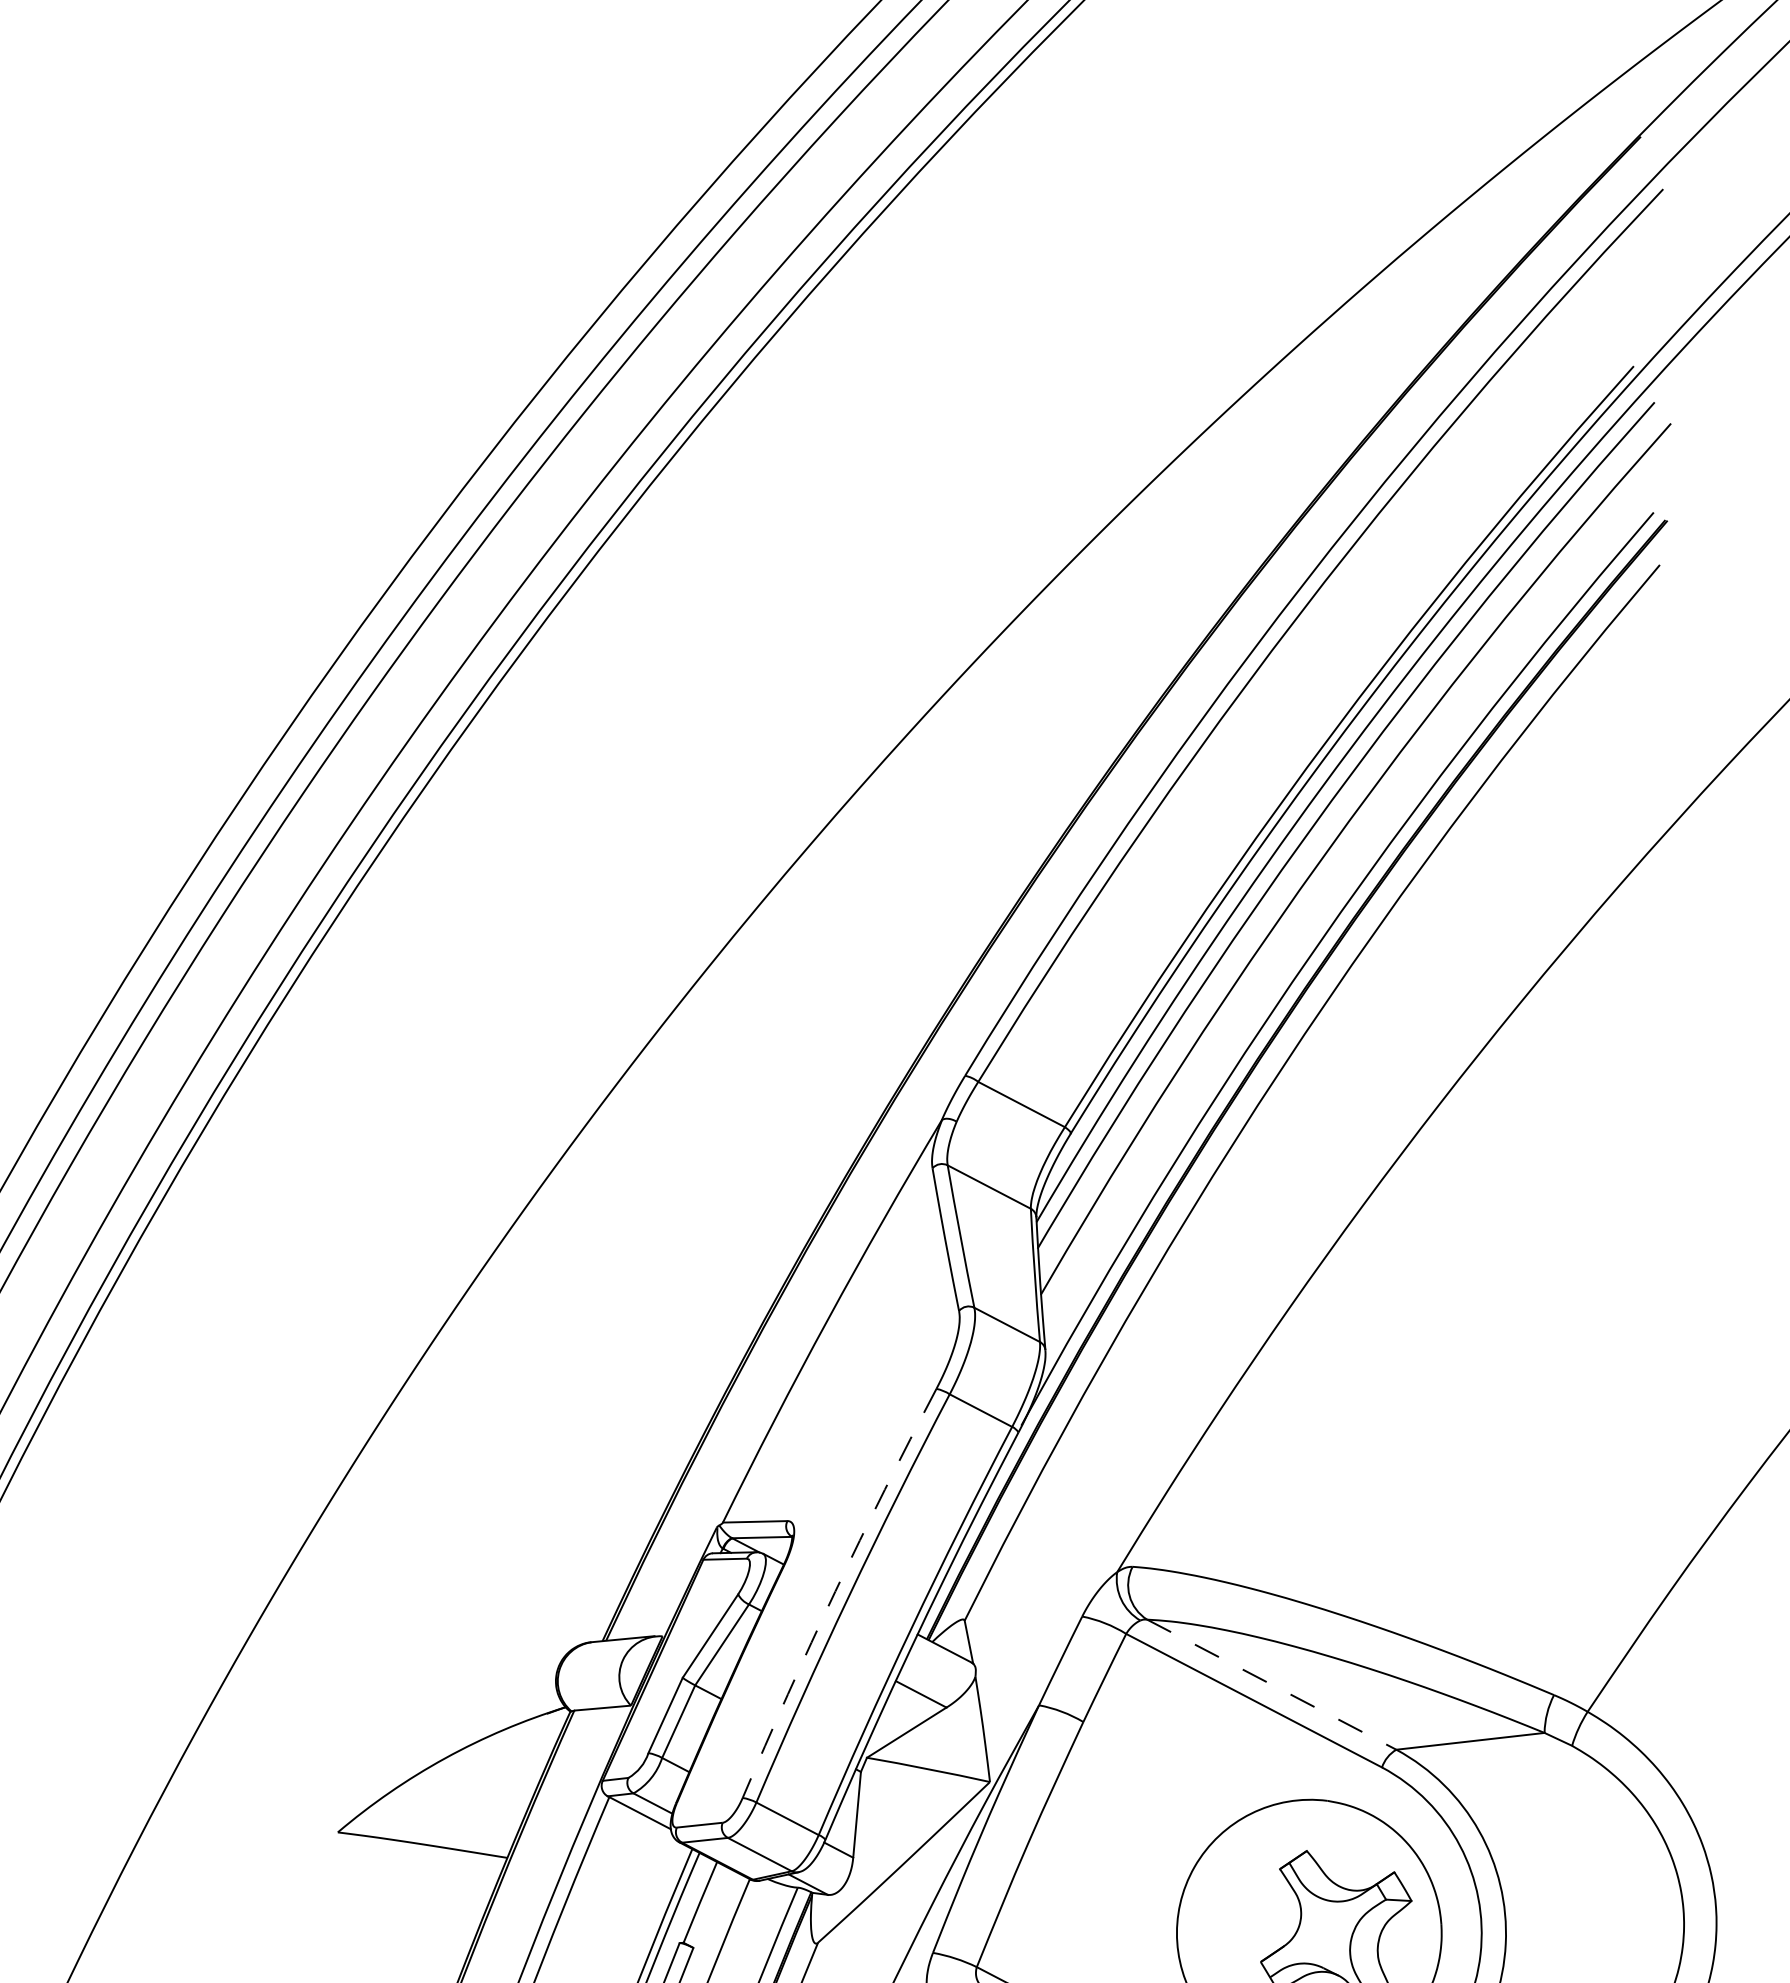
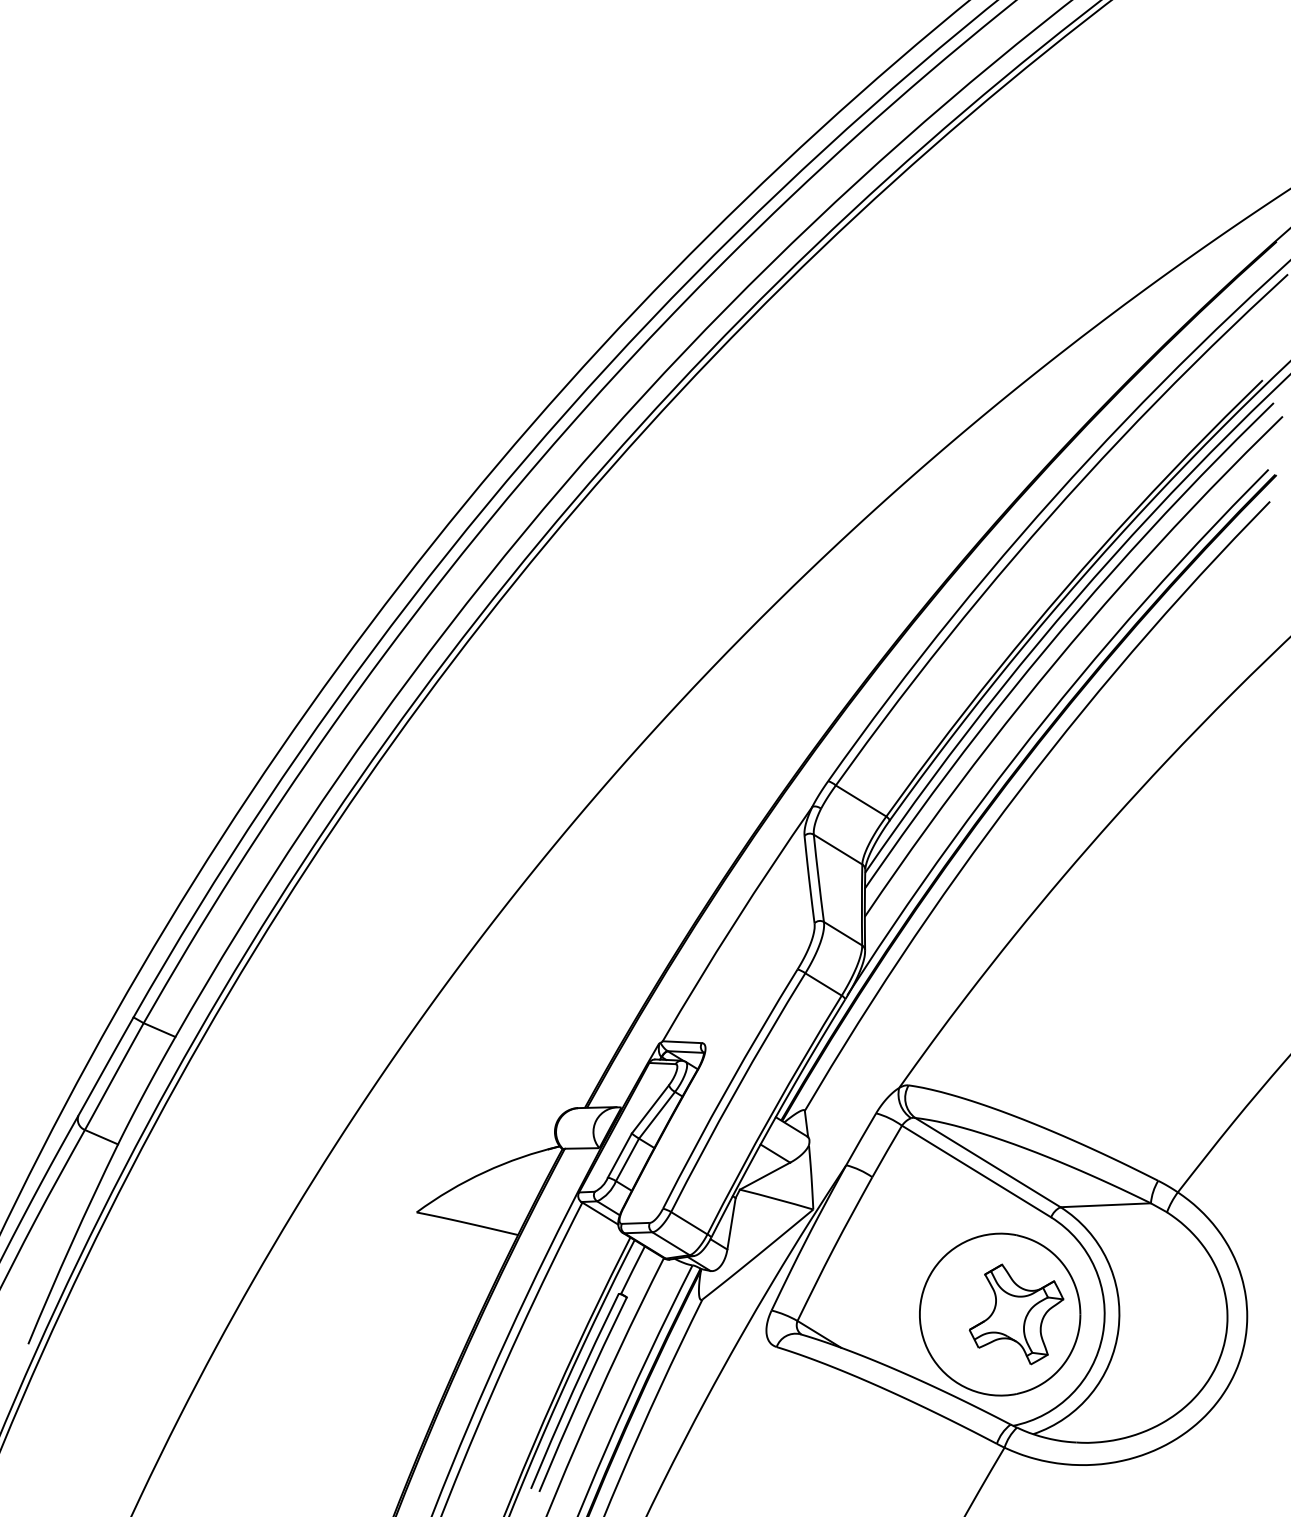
arc: (834, 1591) -> (727, 1087), dashed -> solid
line: (1272, 1684) -> (988, 1162), dashed -> solid

